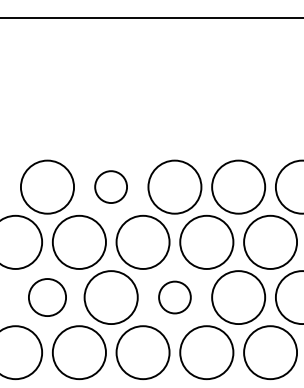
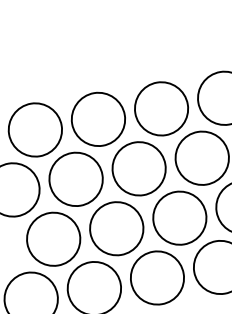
part: (110, 186) -> (97, 118), size x1.67
part: (47, 297) -> (53, 239), size x1.43
part: (174, 297) -> (179, 218), size x1.67

